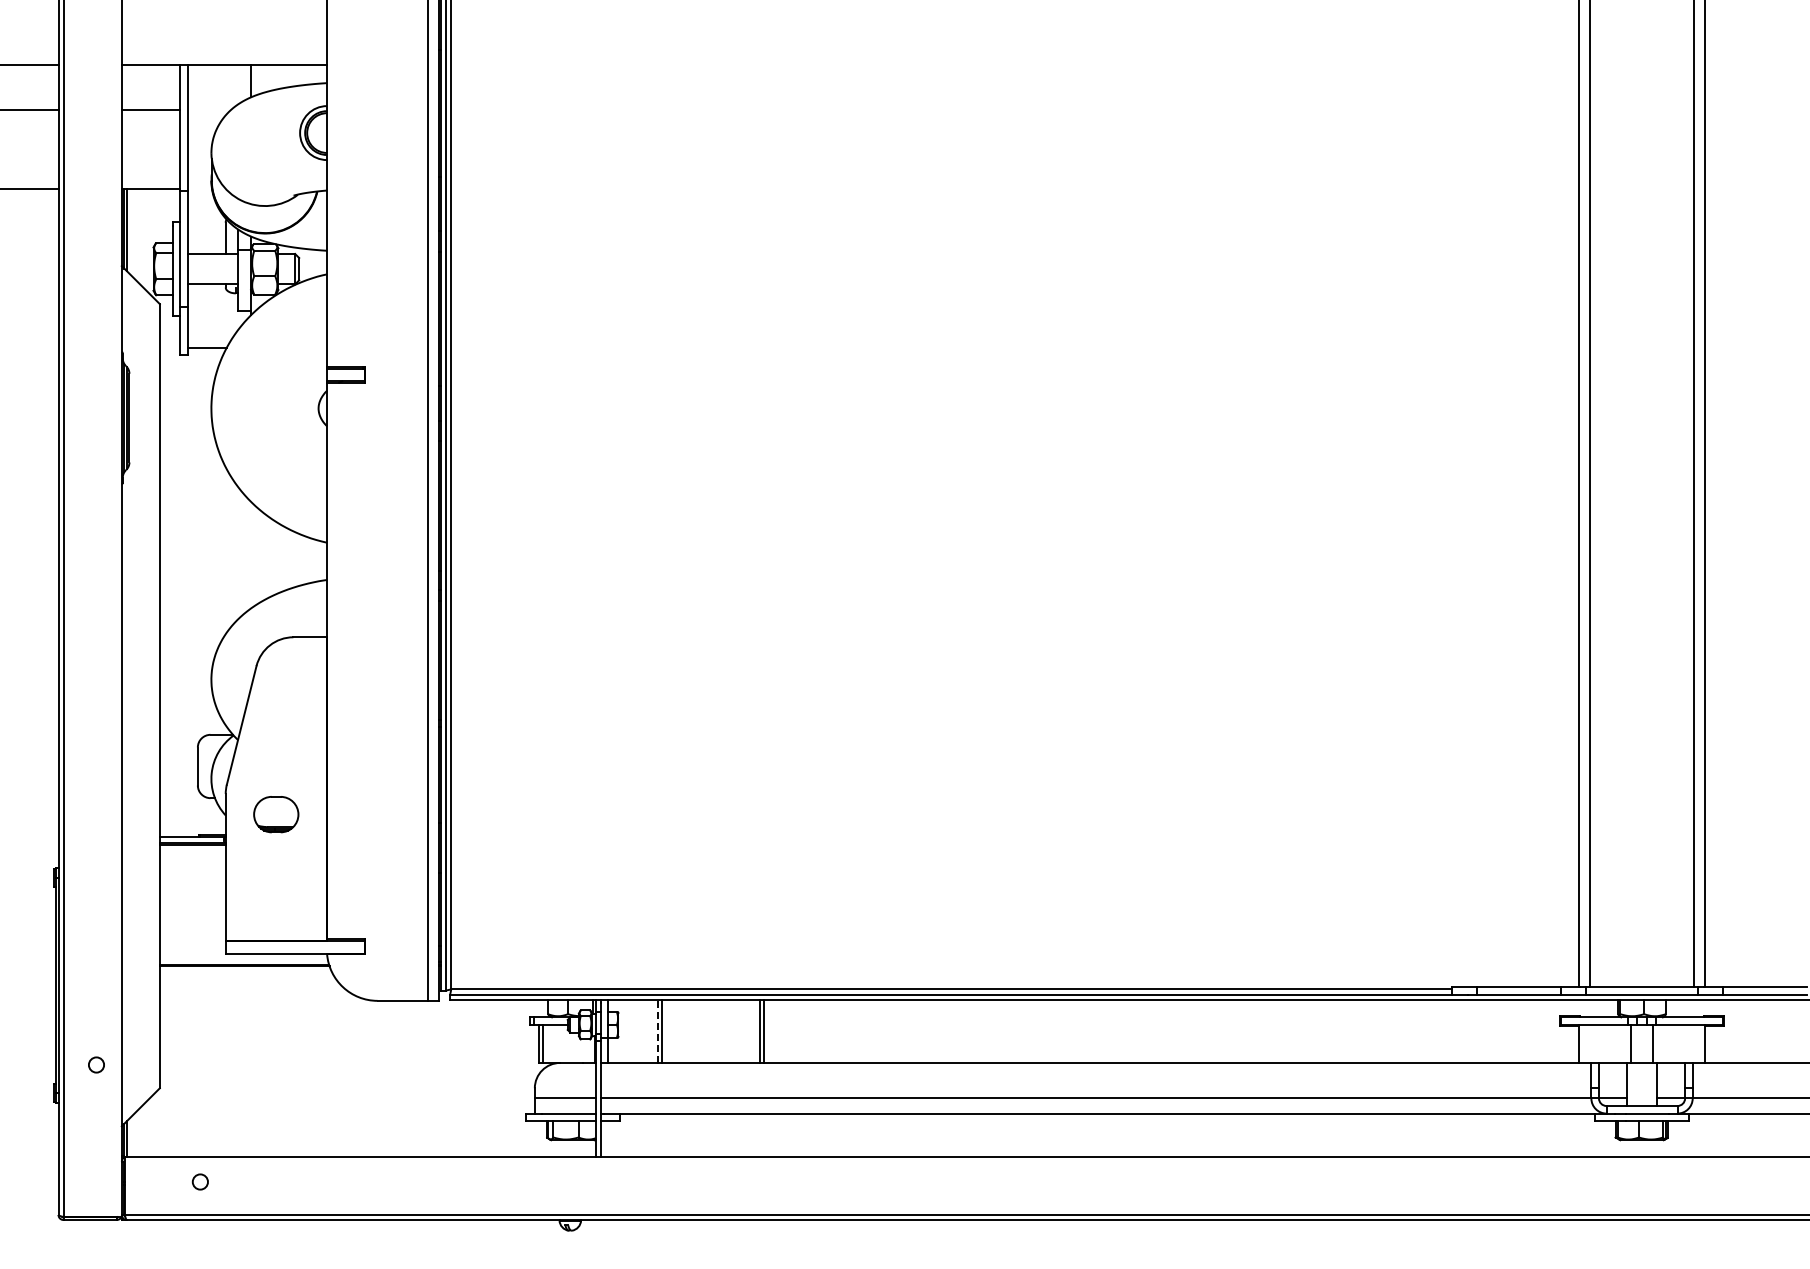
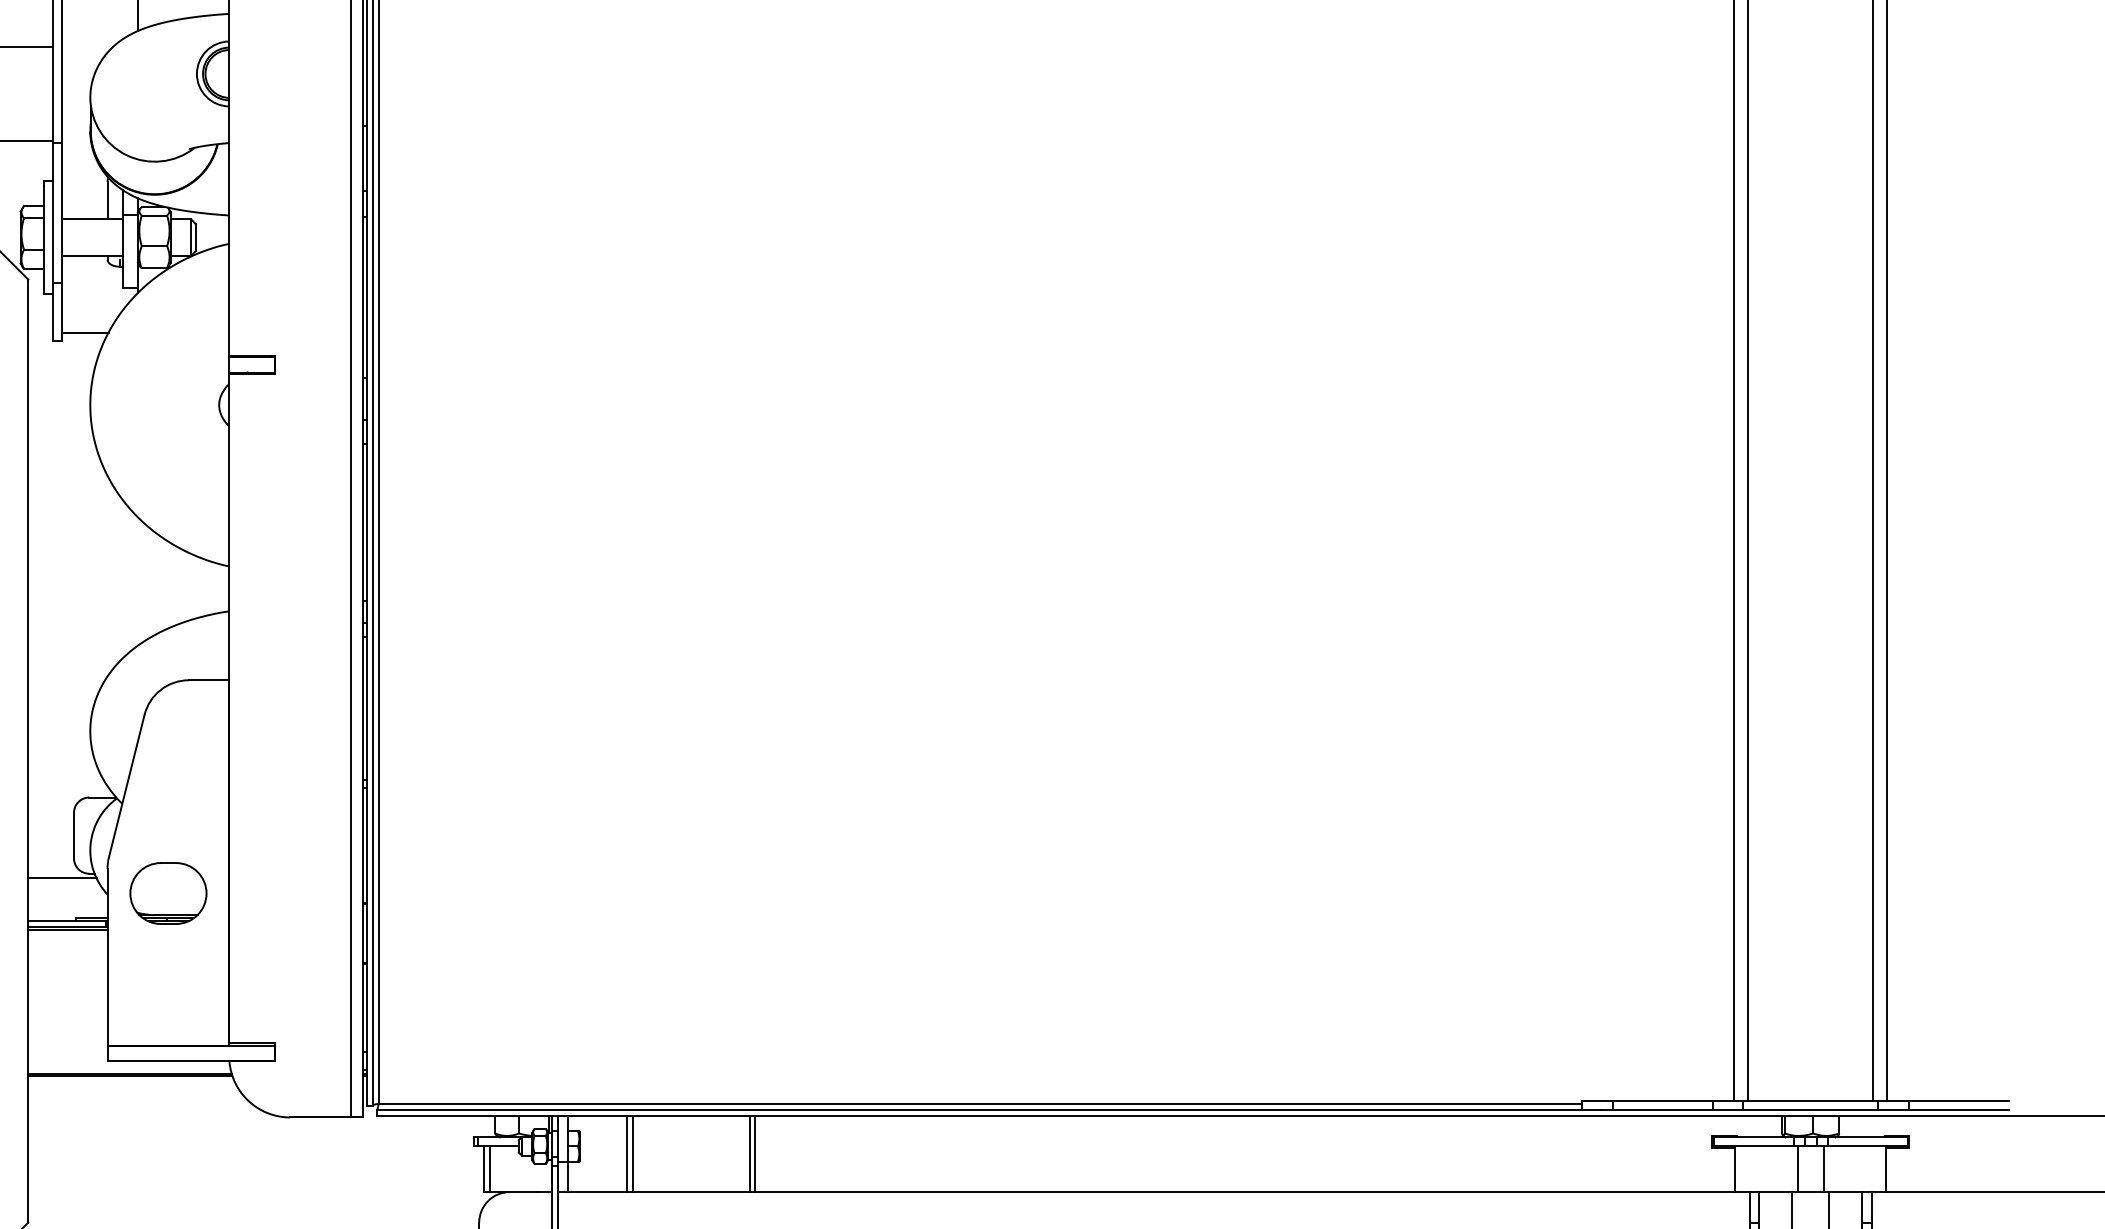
line: (187, 801) -> (61, 877), added
part: (275, 814) -> (167, 893), size x1.43
line: (657, 1031) -> (626, 1154), dashed -> solid

